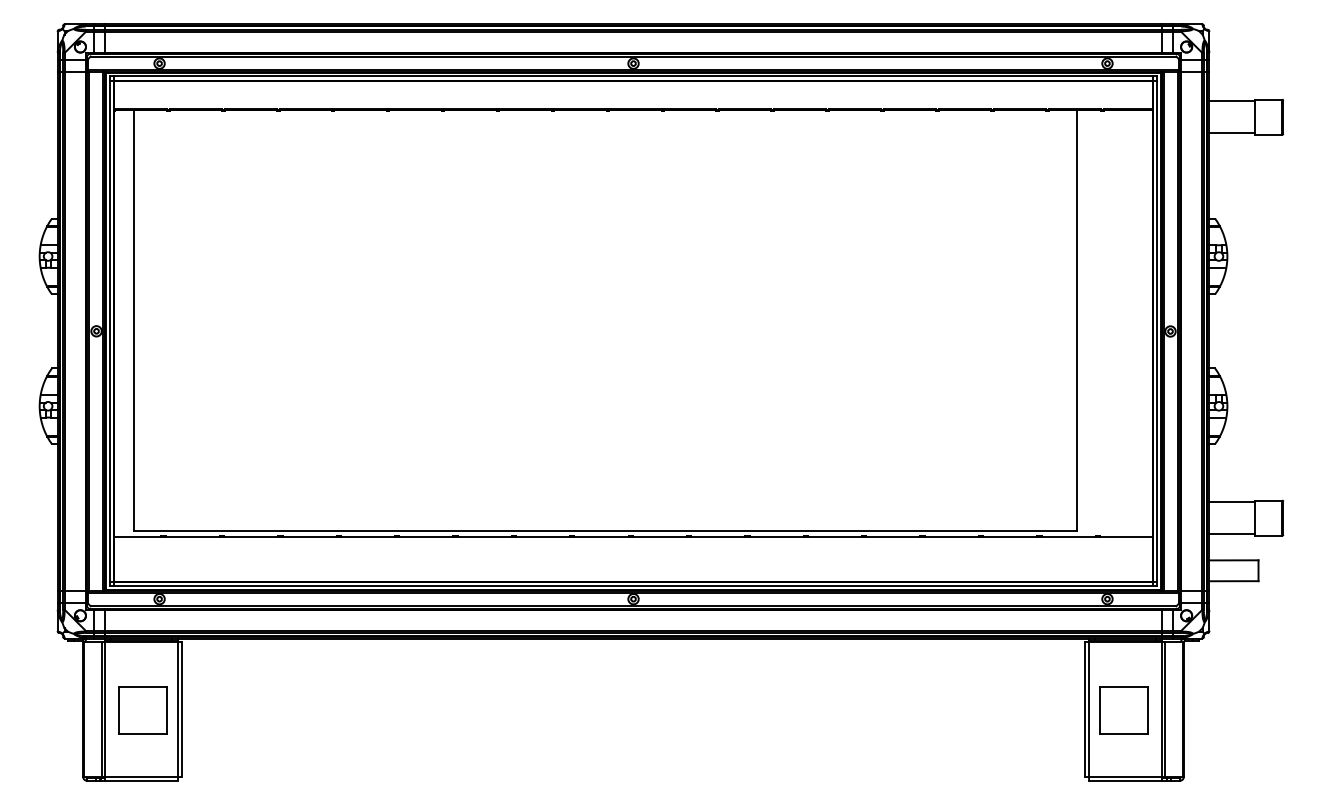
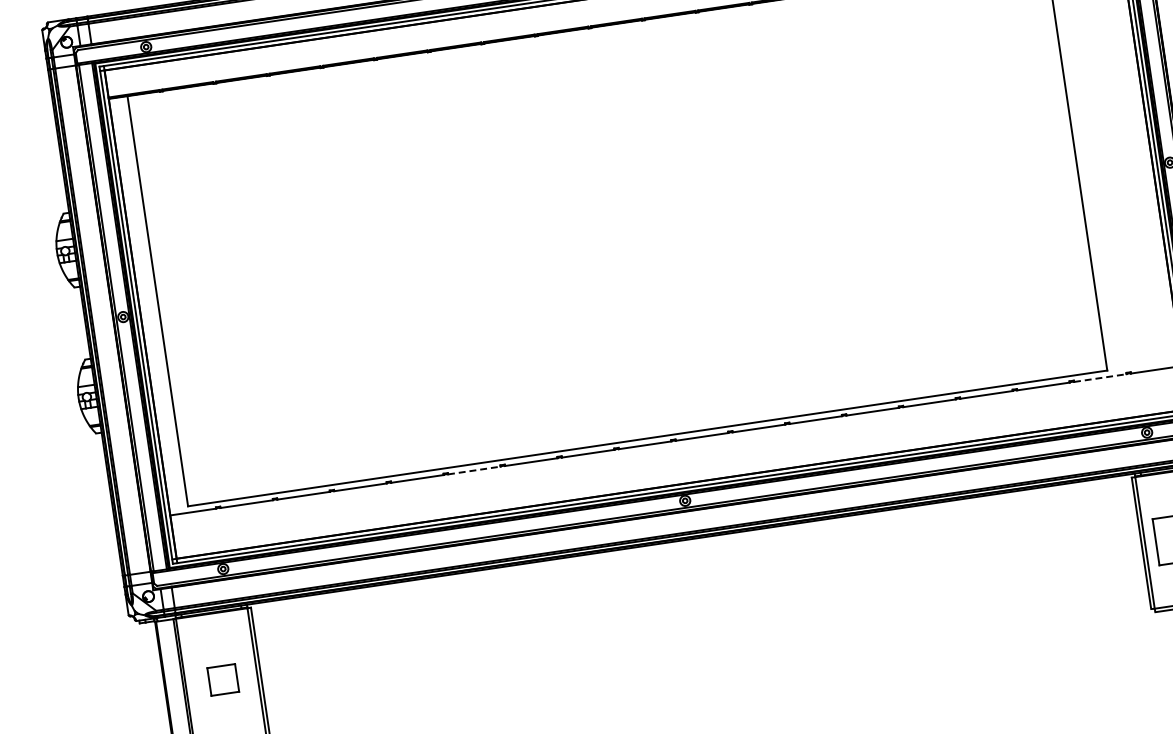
line: (426, 537) -> (474, 470), solid -> dashed
line: (1069, 537) -> (1101, 377), solid -> dashed
part: (142, 710) -> (222, 680), size x0.6

